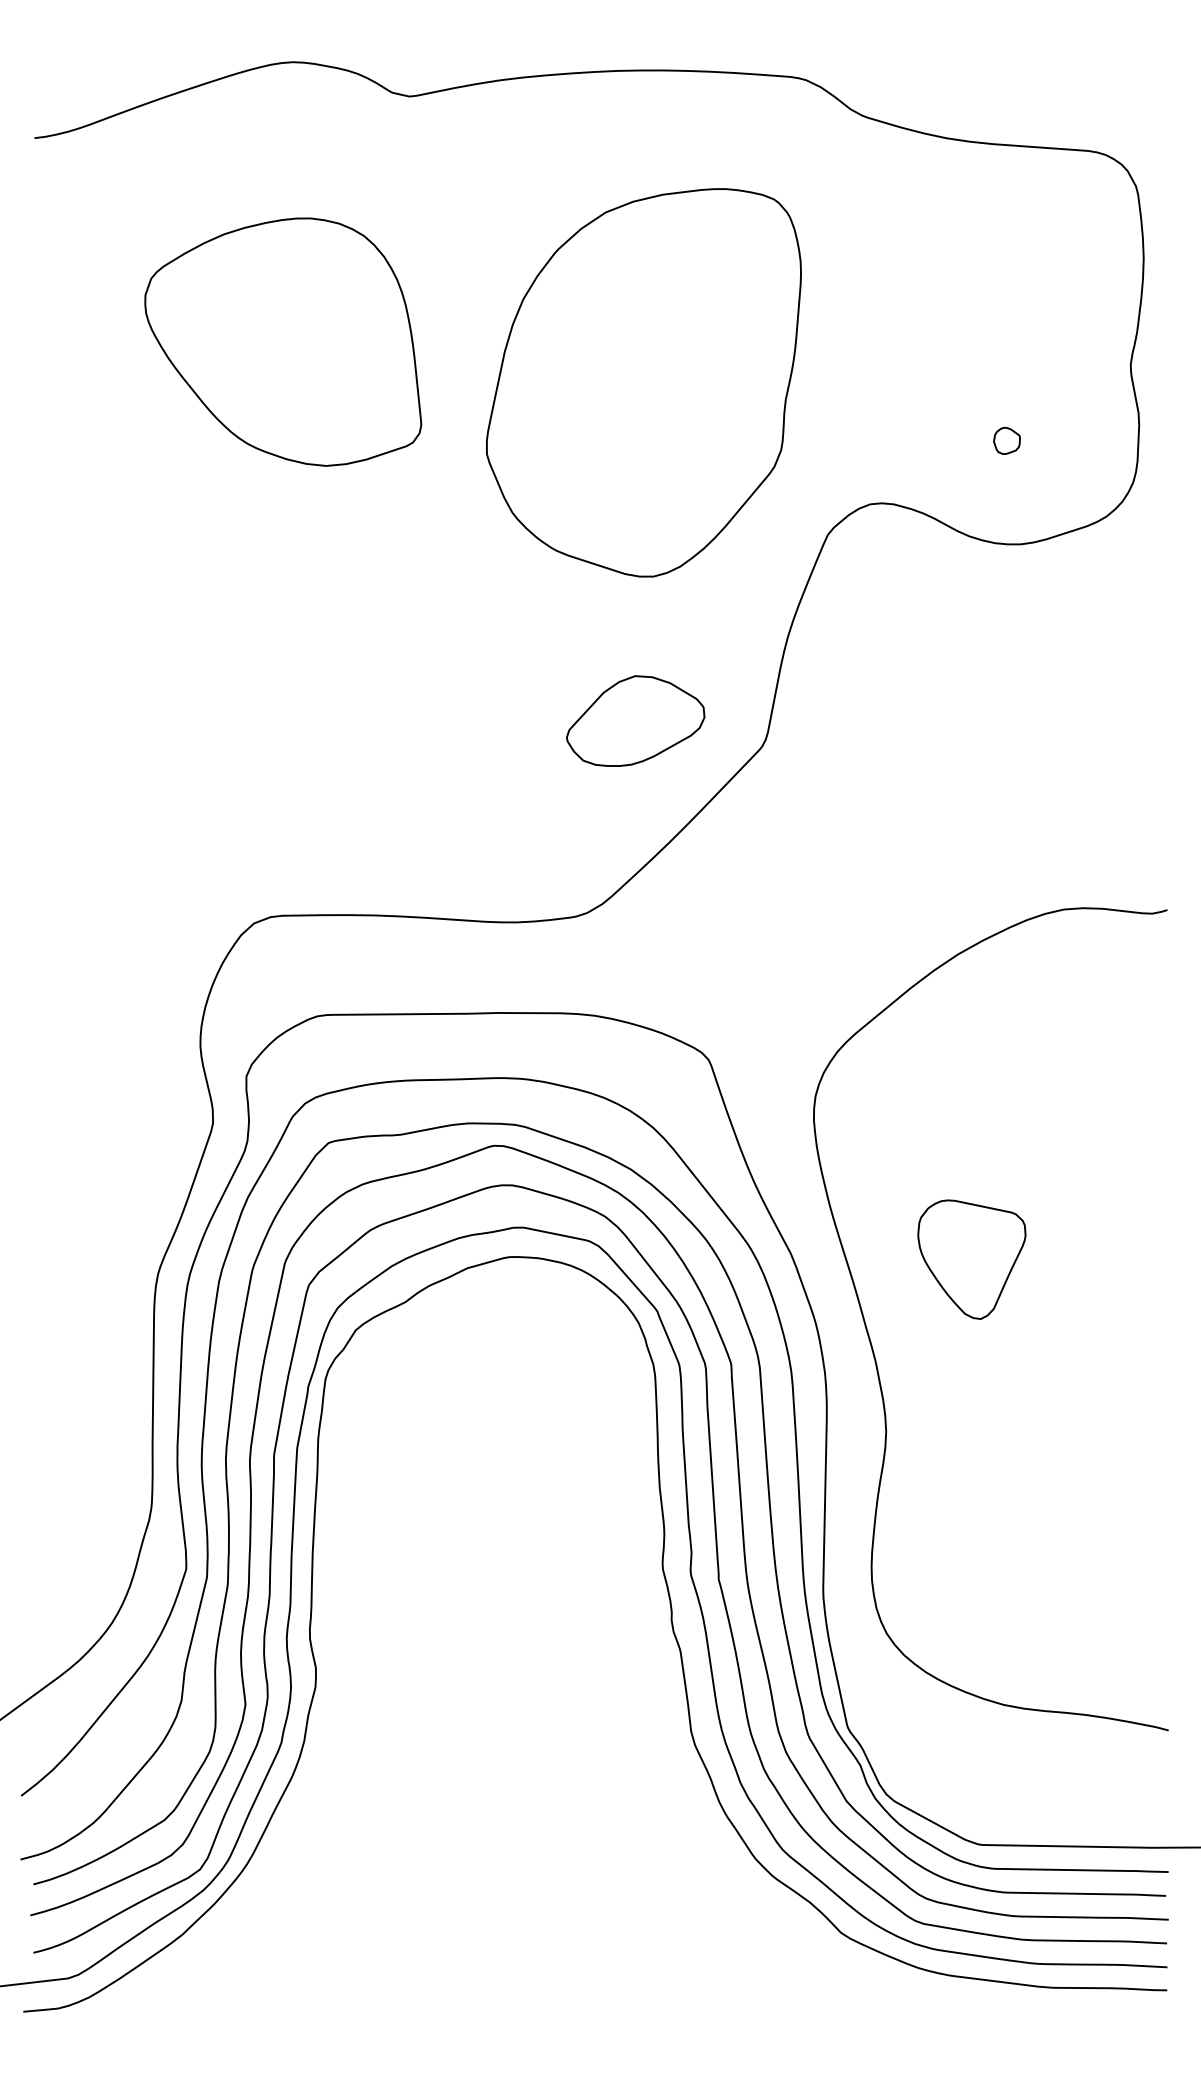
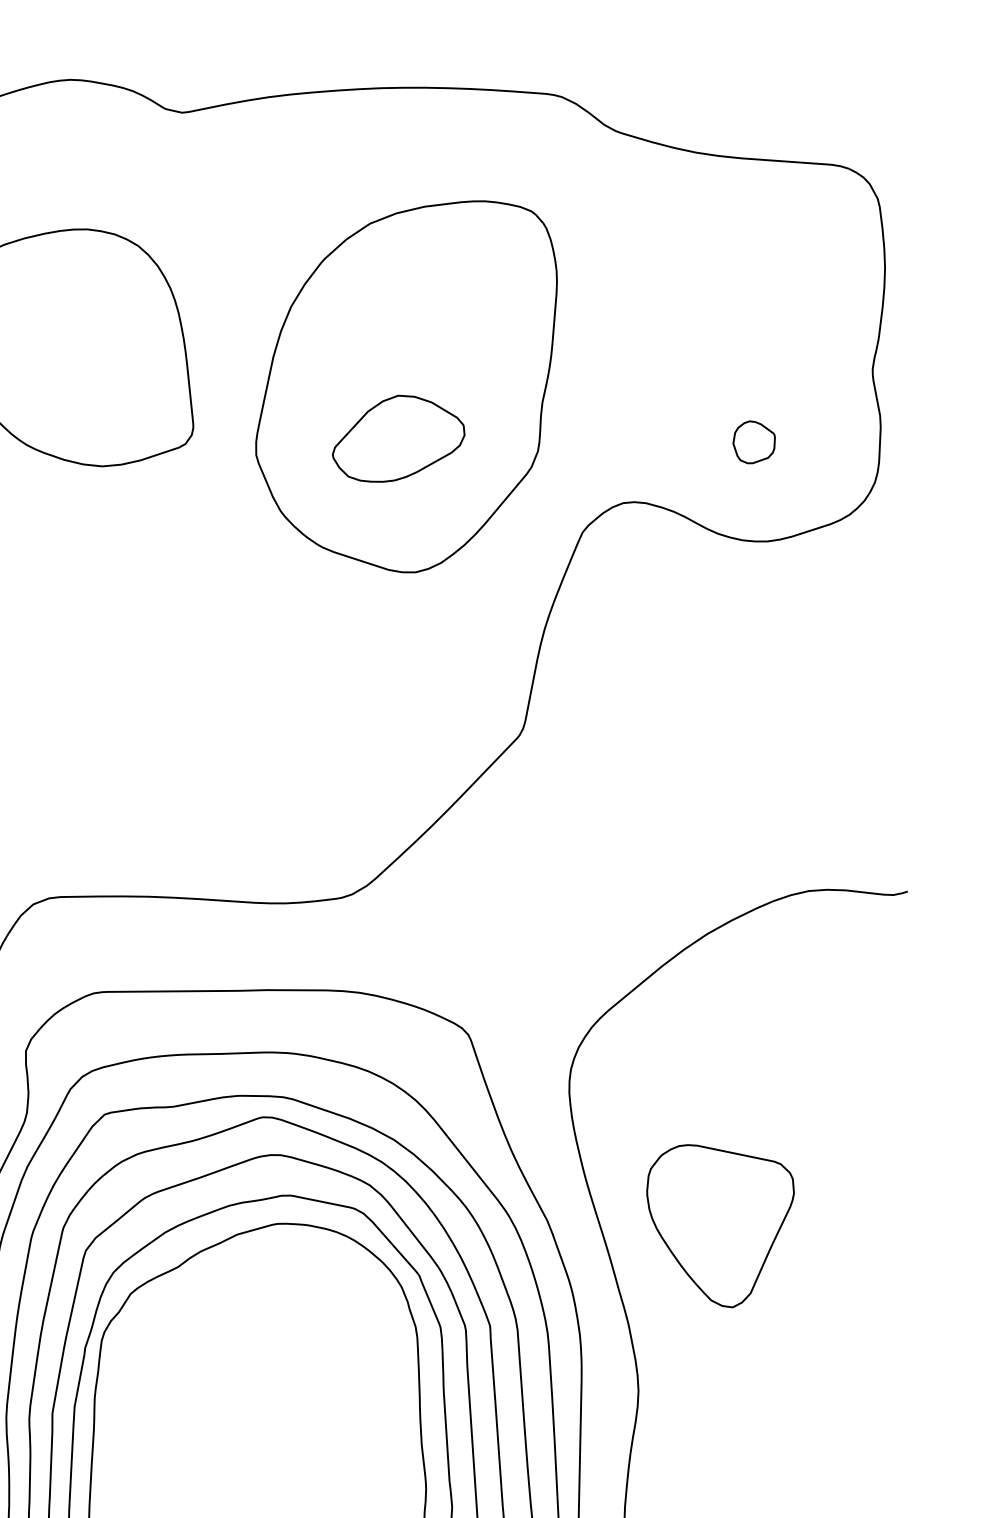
part: (1006, 440) -> (753, 442), size x1.67
part: (635, 720) -> (398, 438), moved
part: (971, 1259) -> (720, 1226), size x1.43

